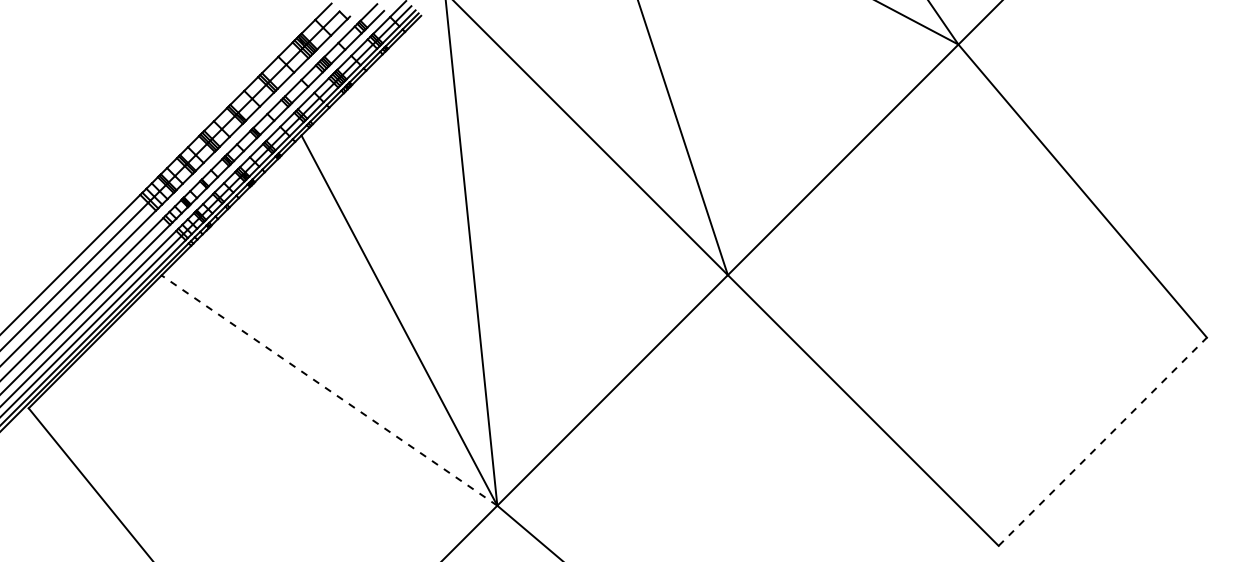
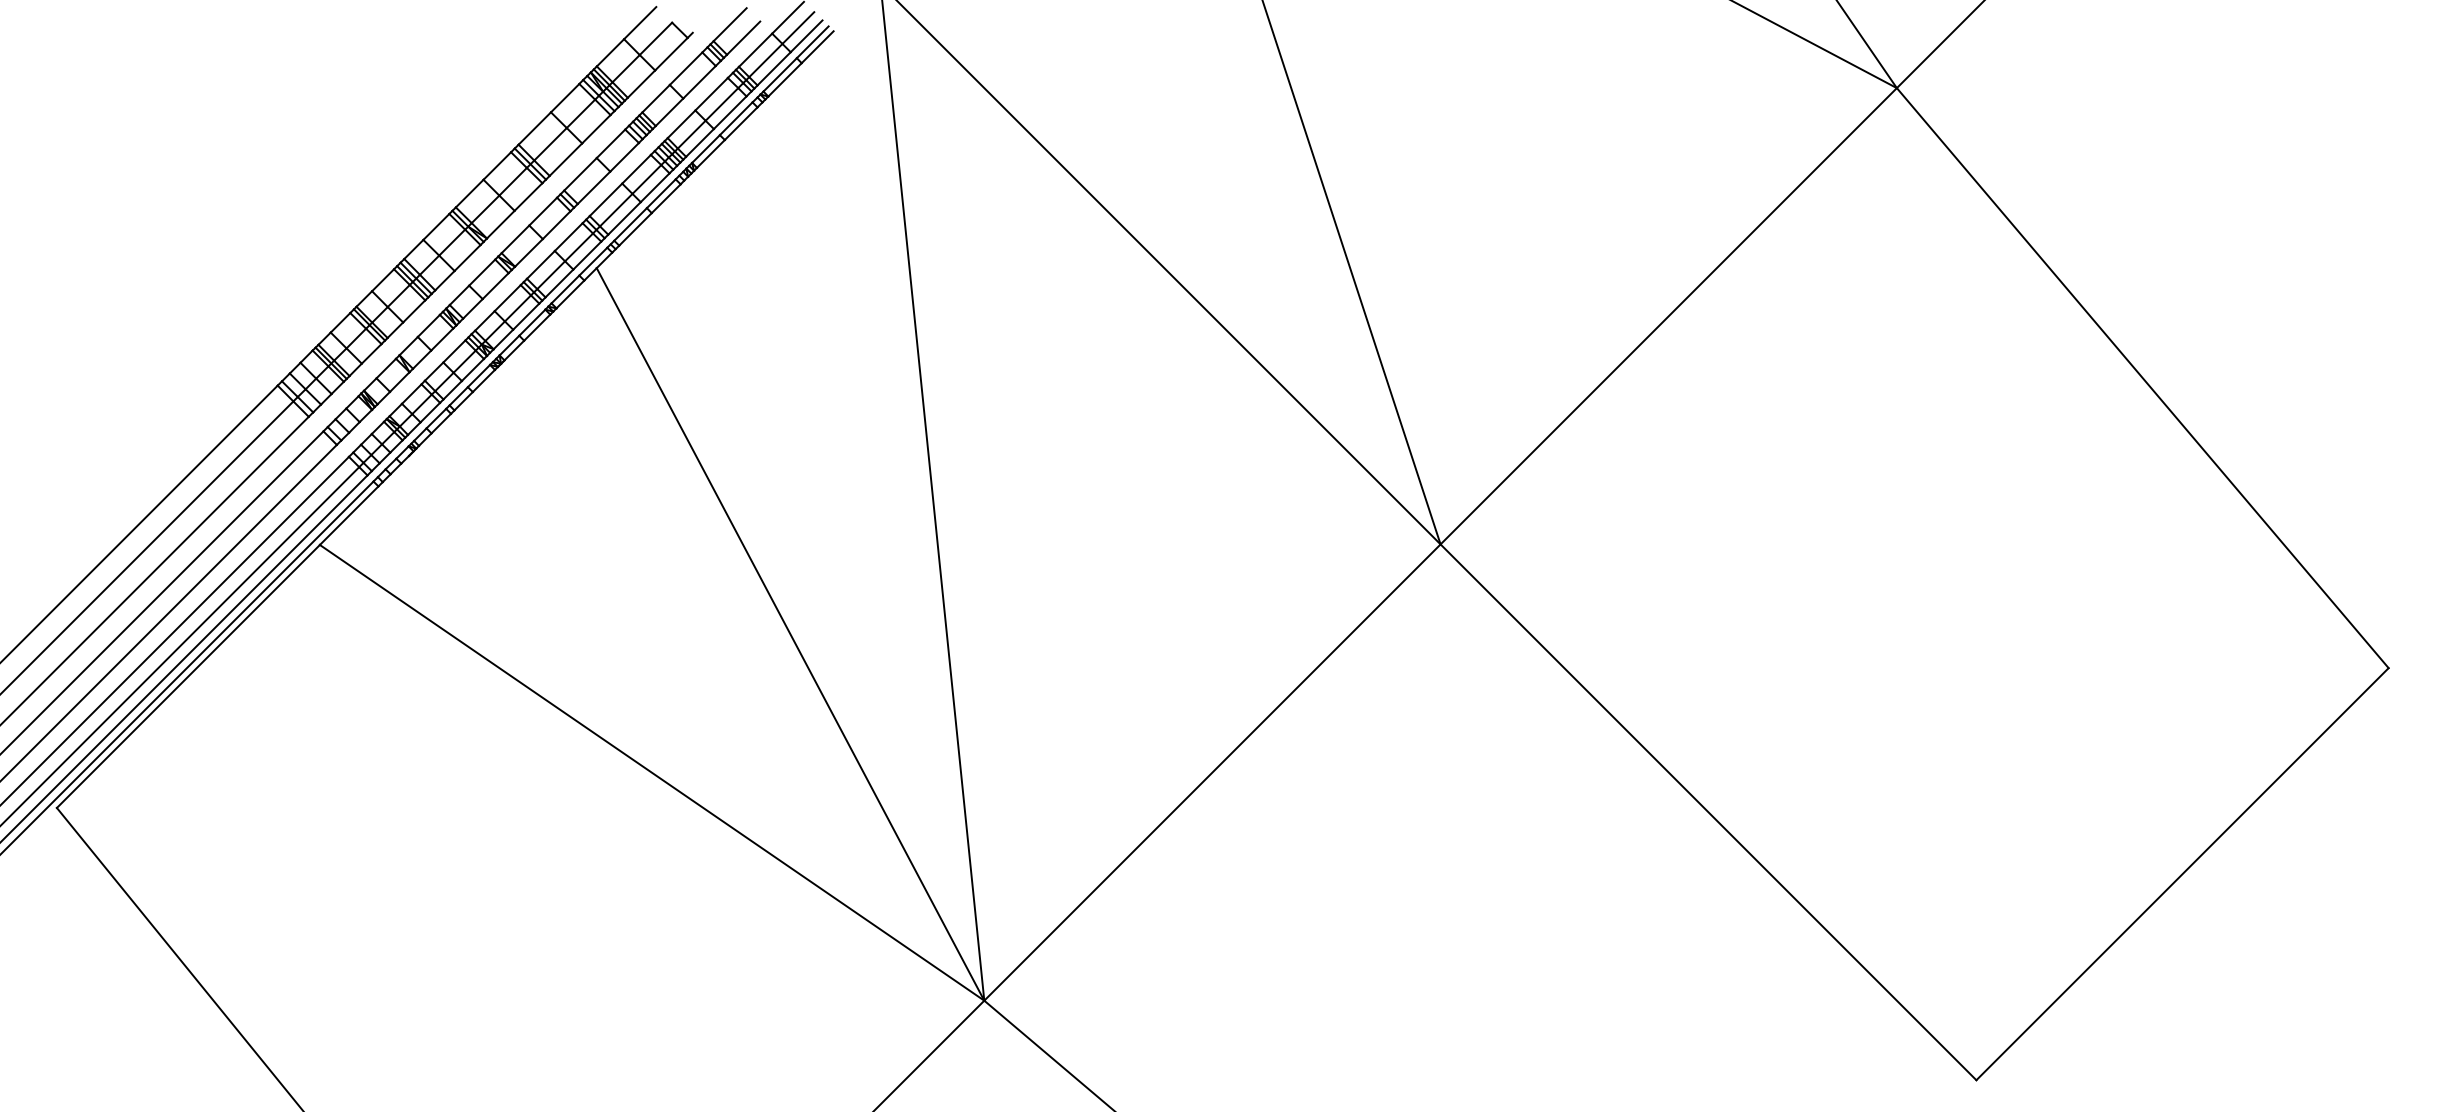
line: (329, 390) -> (652, 772), dashed -> solid
line: (1103, 441) -> (2183, 873), dashed -> solid

